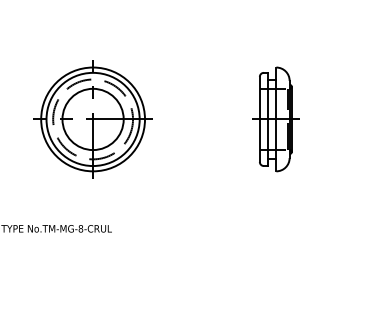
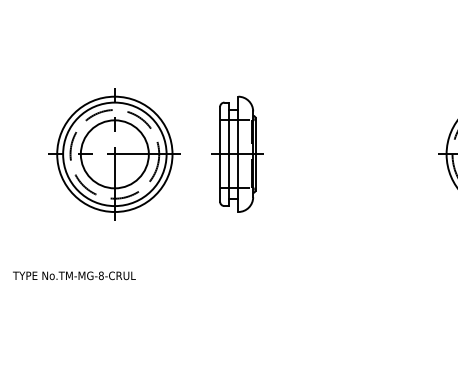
part: (275, 118) -> (237, 153), moved

